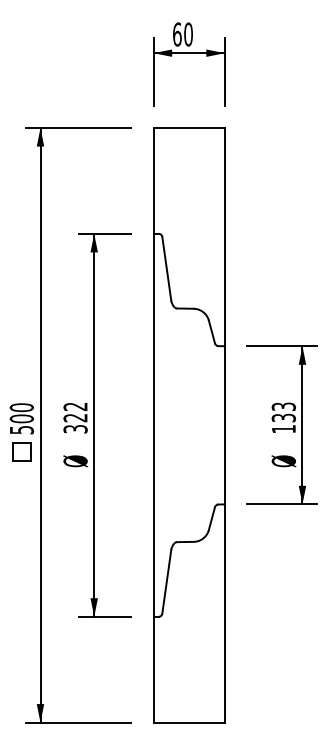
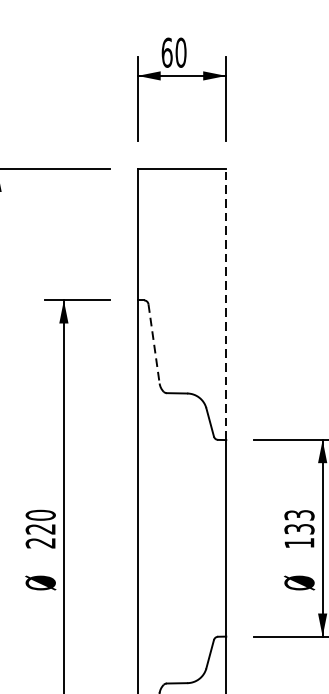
line: (224, 236) -> (225, 303), solid -> dashed
line: (166, 269) -> (153, 344), solid -> dashed
text: (75, 417) -> (40, 528), 322 -> 220

